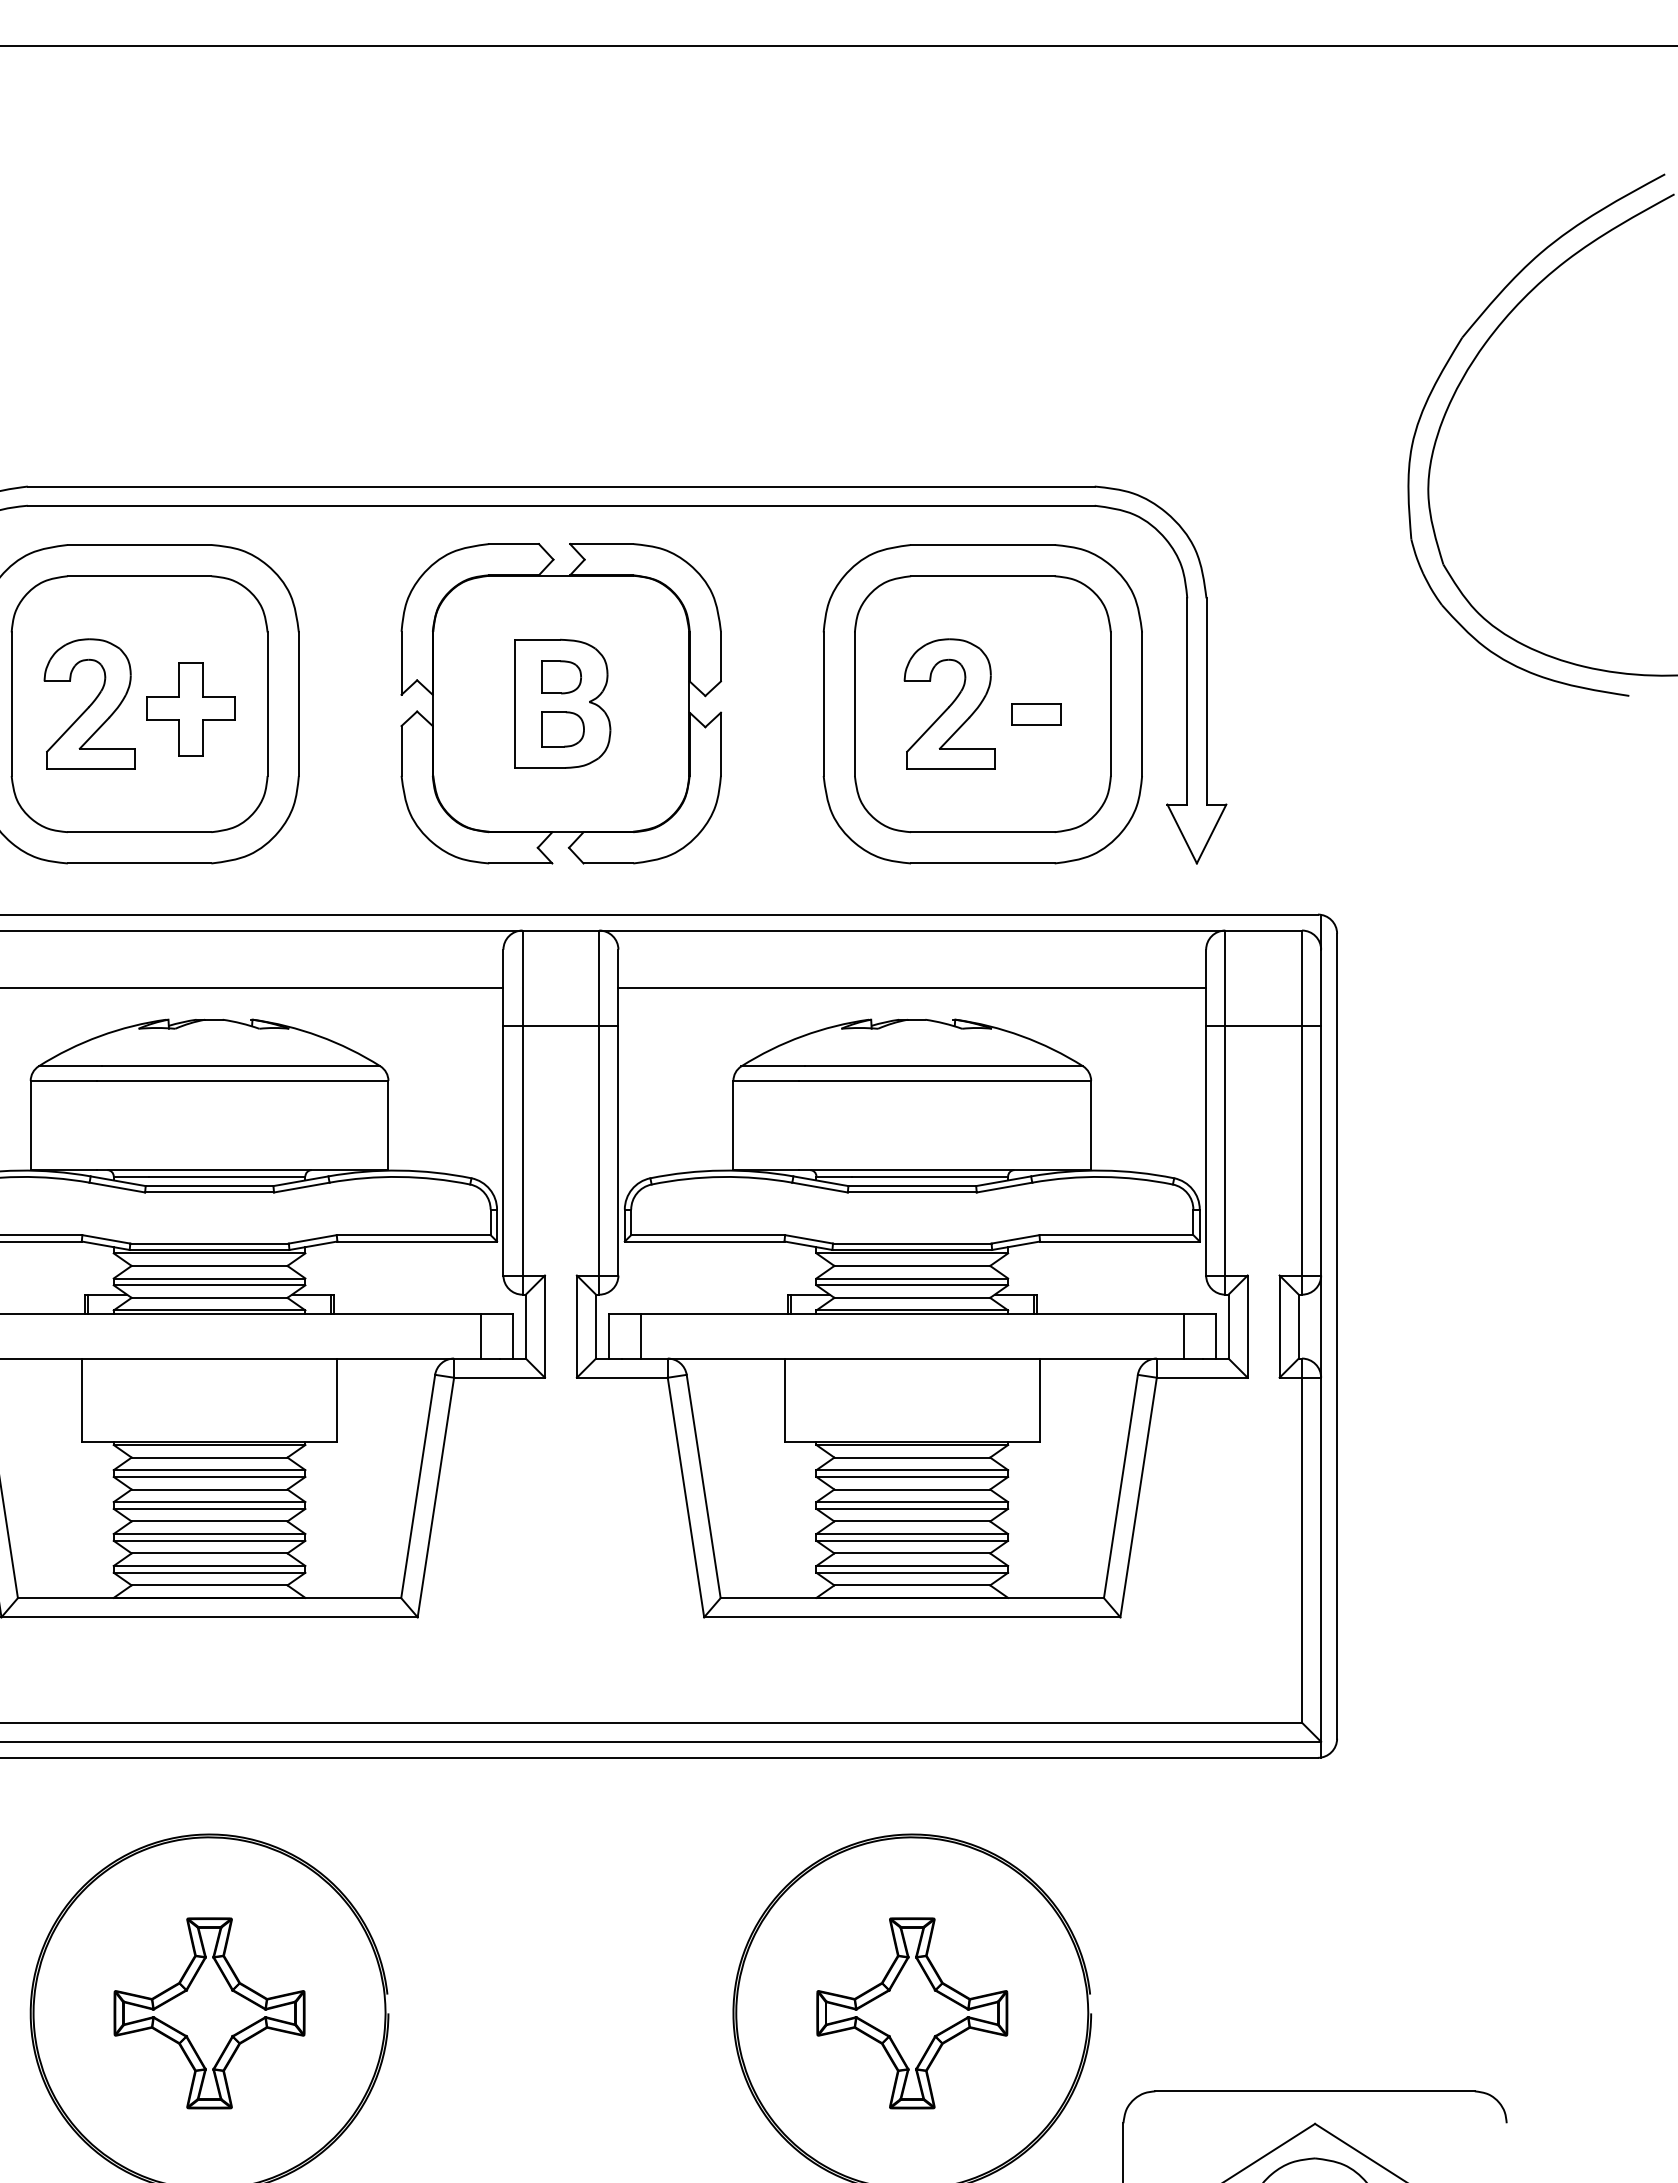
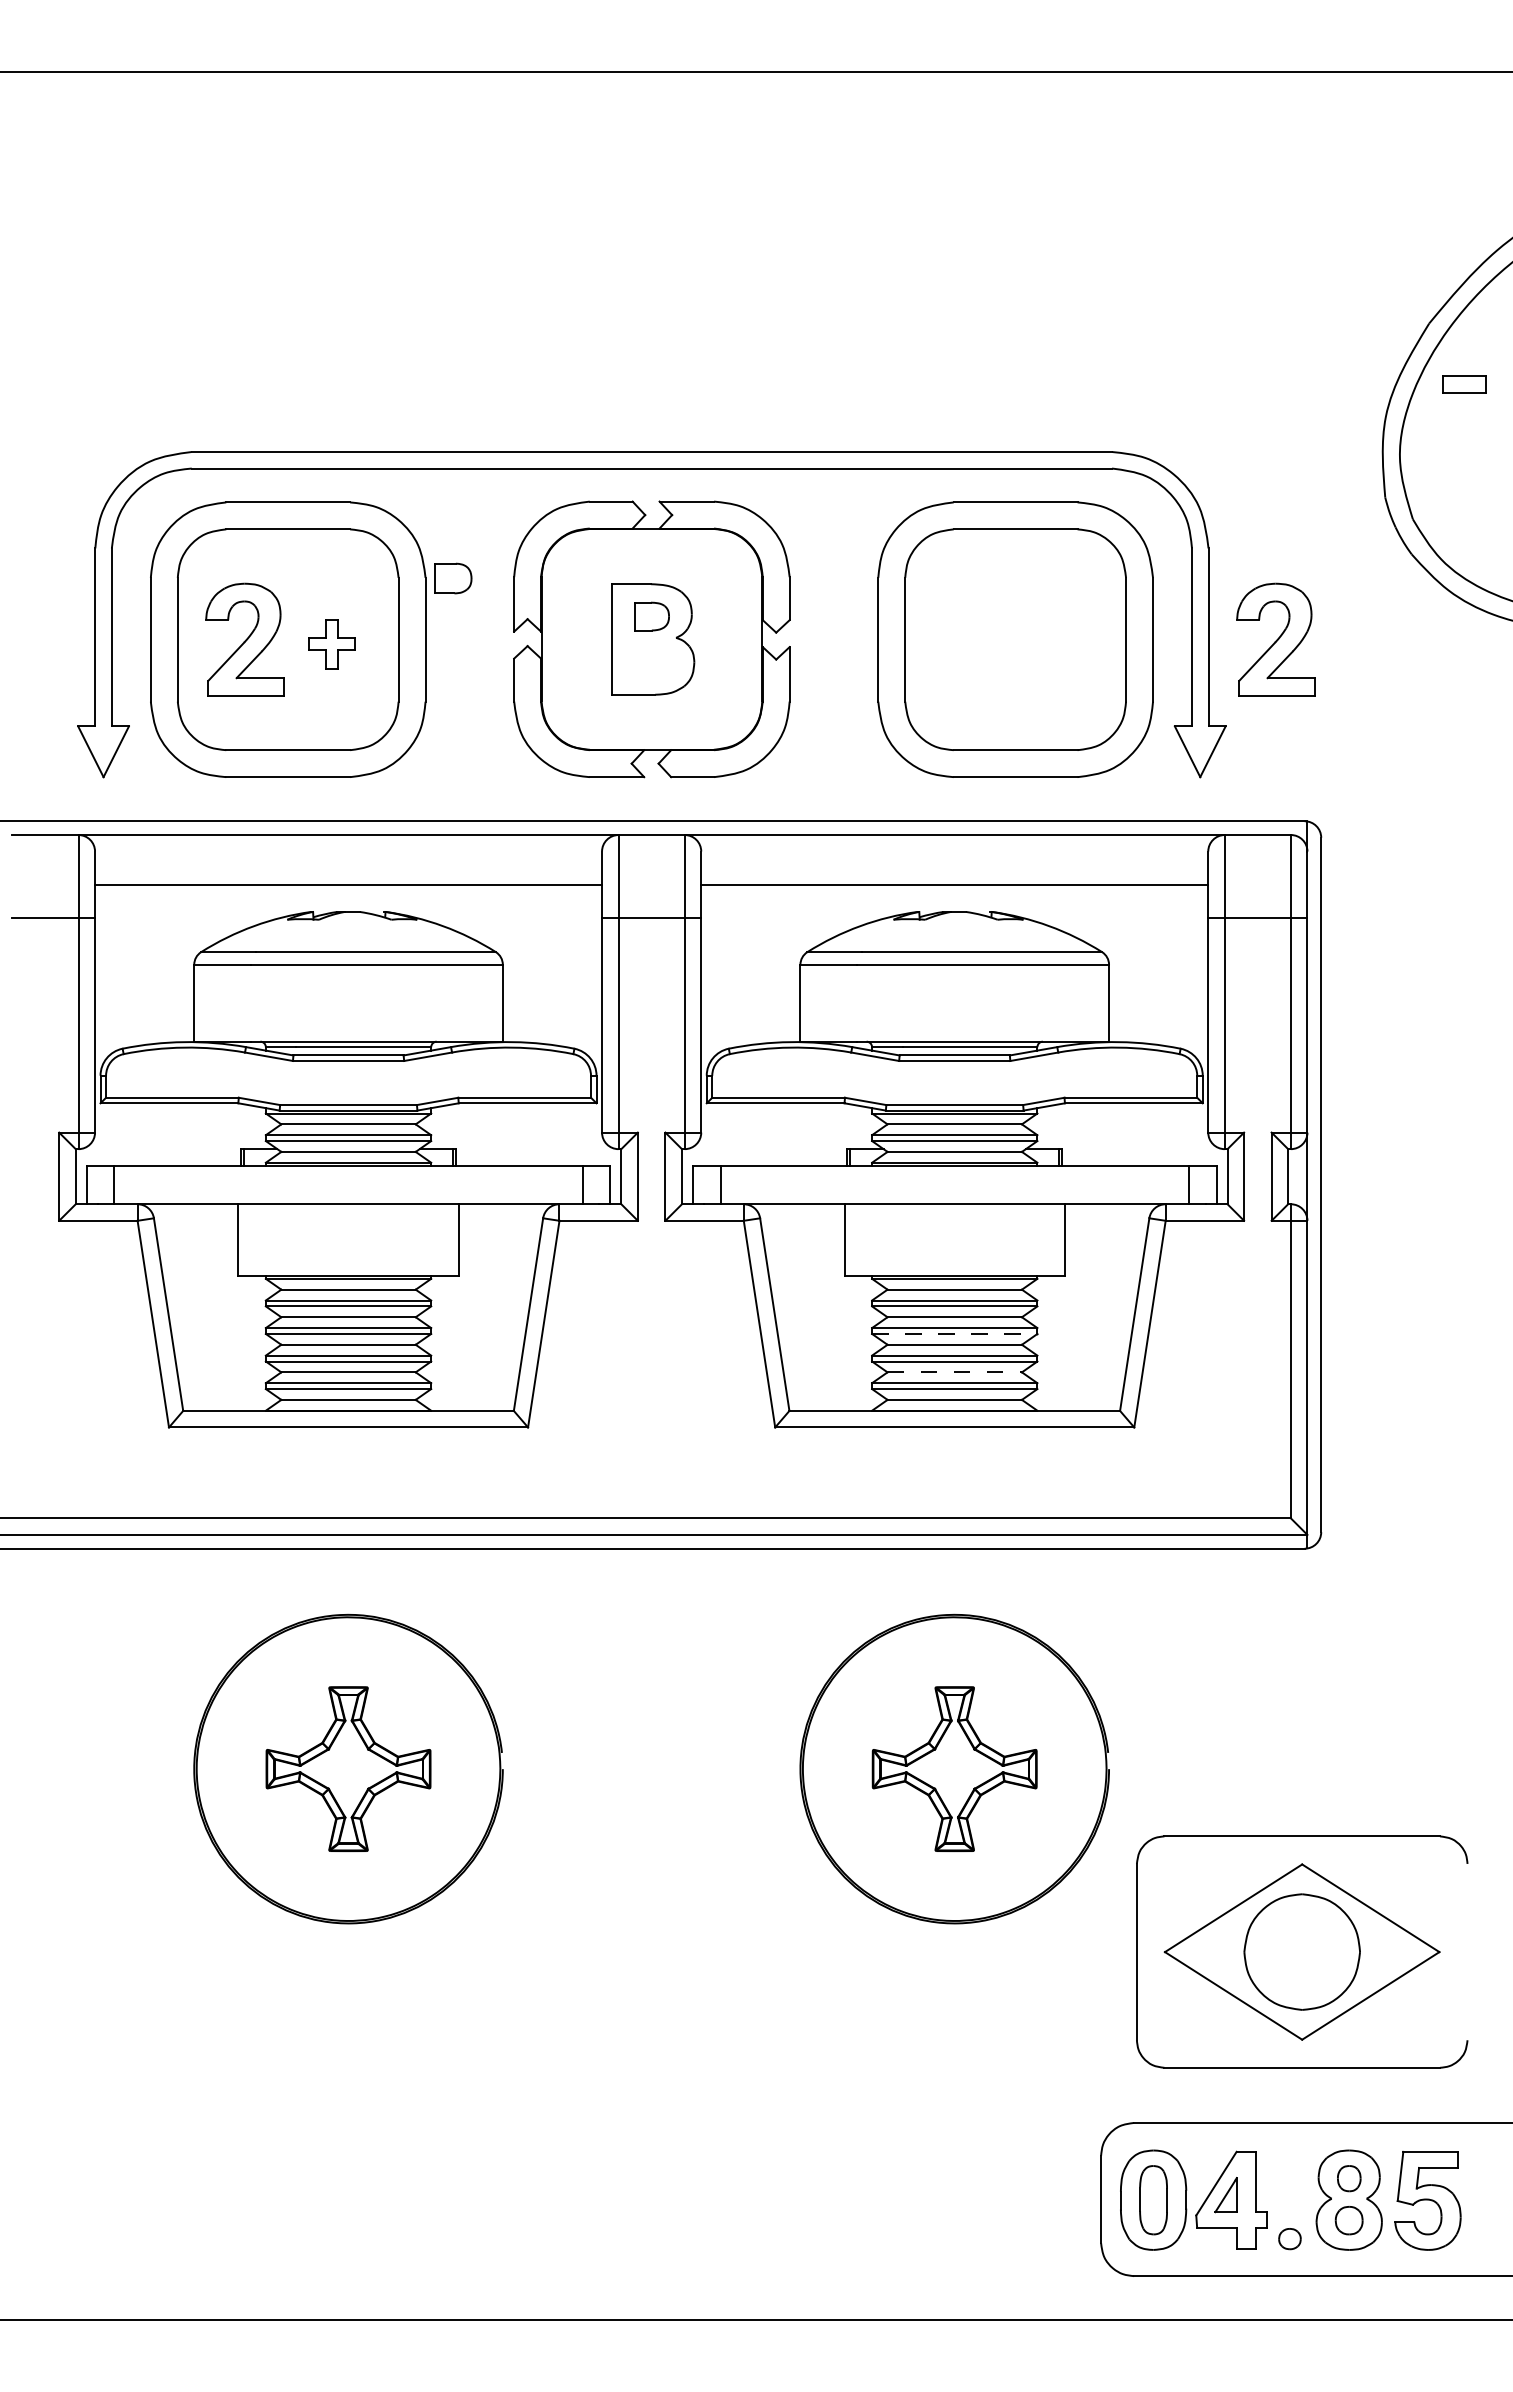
part: (949, 703) -> (1275, 639), moved
part: (189, 709) -> (331, 644), size x0.6
part: (1036, 714) -> (1464, 384), moved
part: (563, 729) -> (453, 578), moved
line: (912, 1508) -> (954, 1333), solid -> dashed
line: (913, 1553) -> (955, 1372), solid -> dashed

